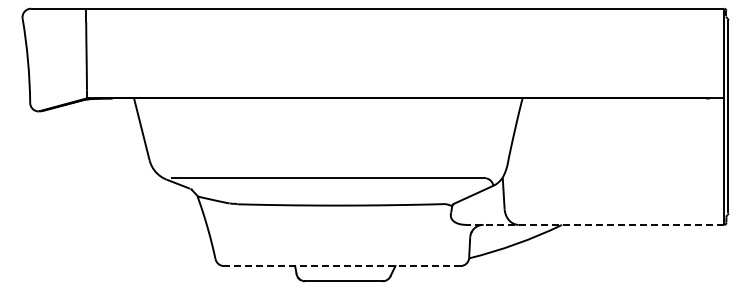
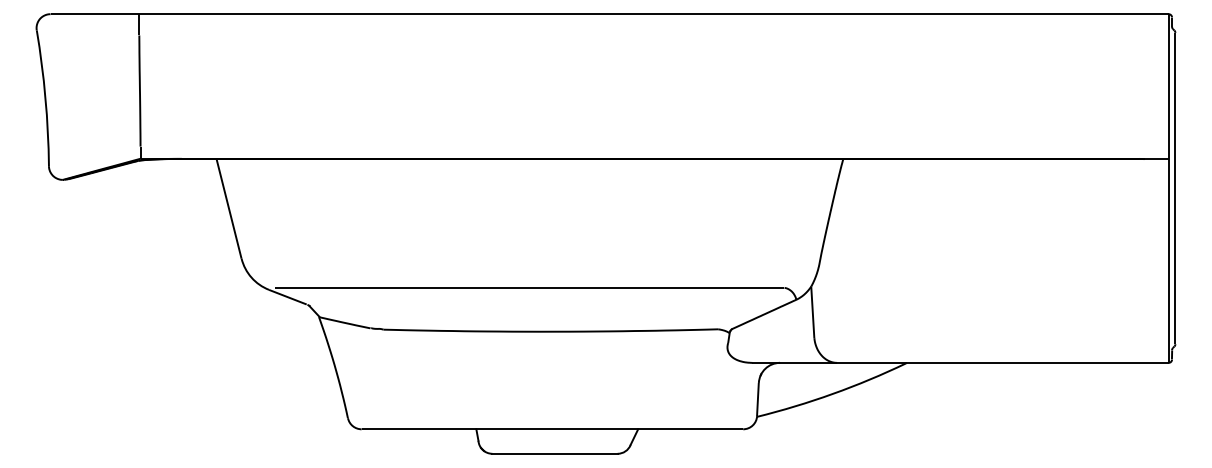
line: (594, 224) -> (959, 362), dashed -> solid
line: (341, 266) -> (551, 430), dashed -> solid

